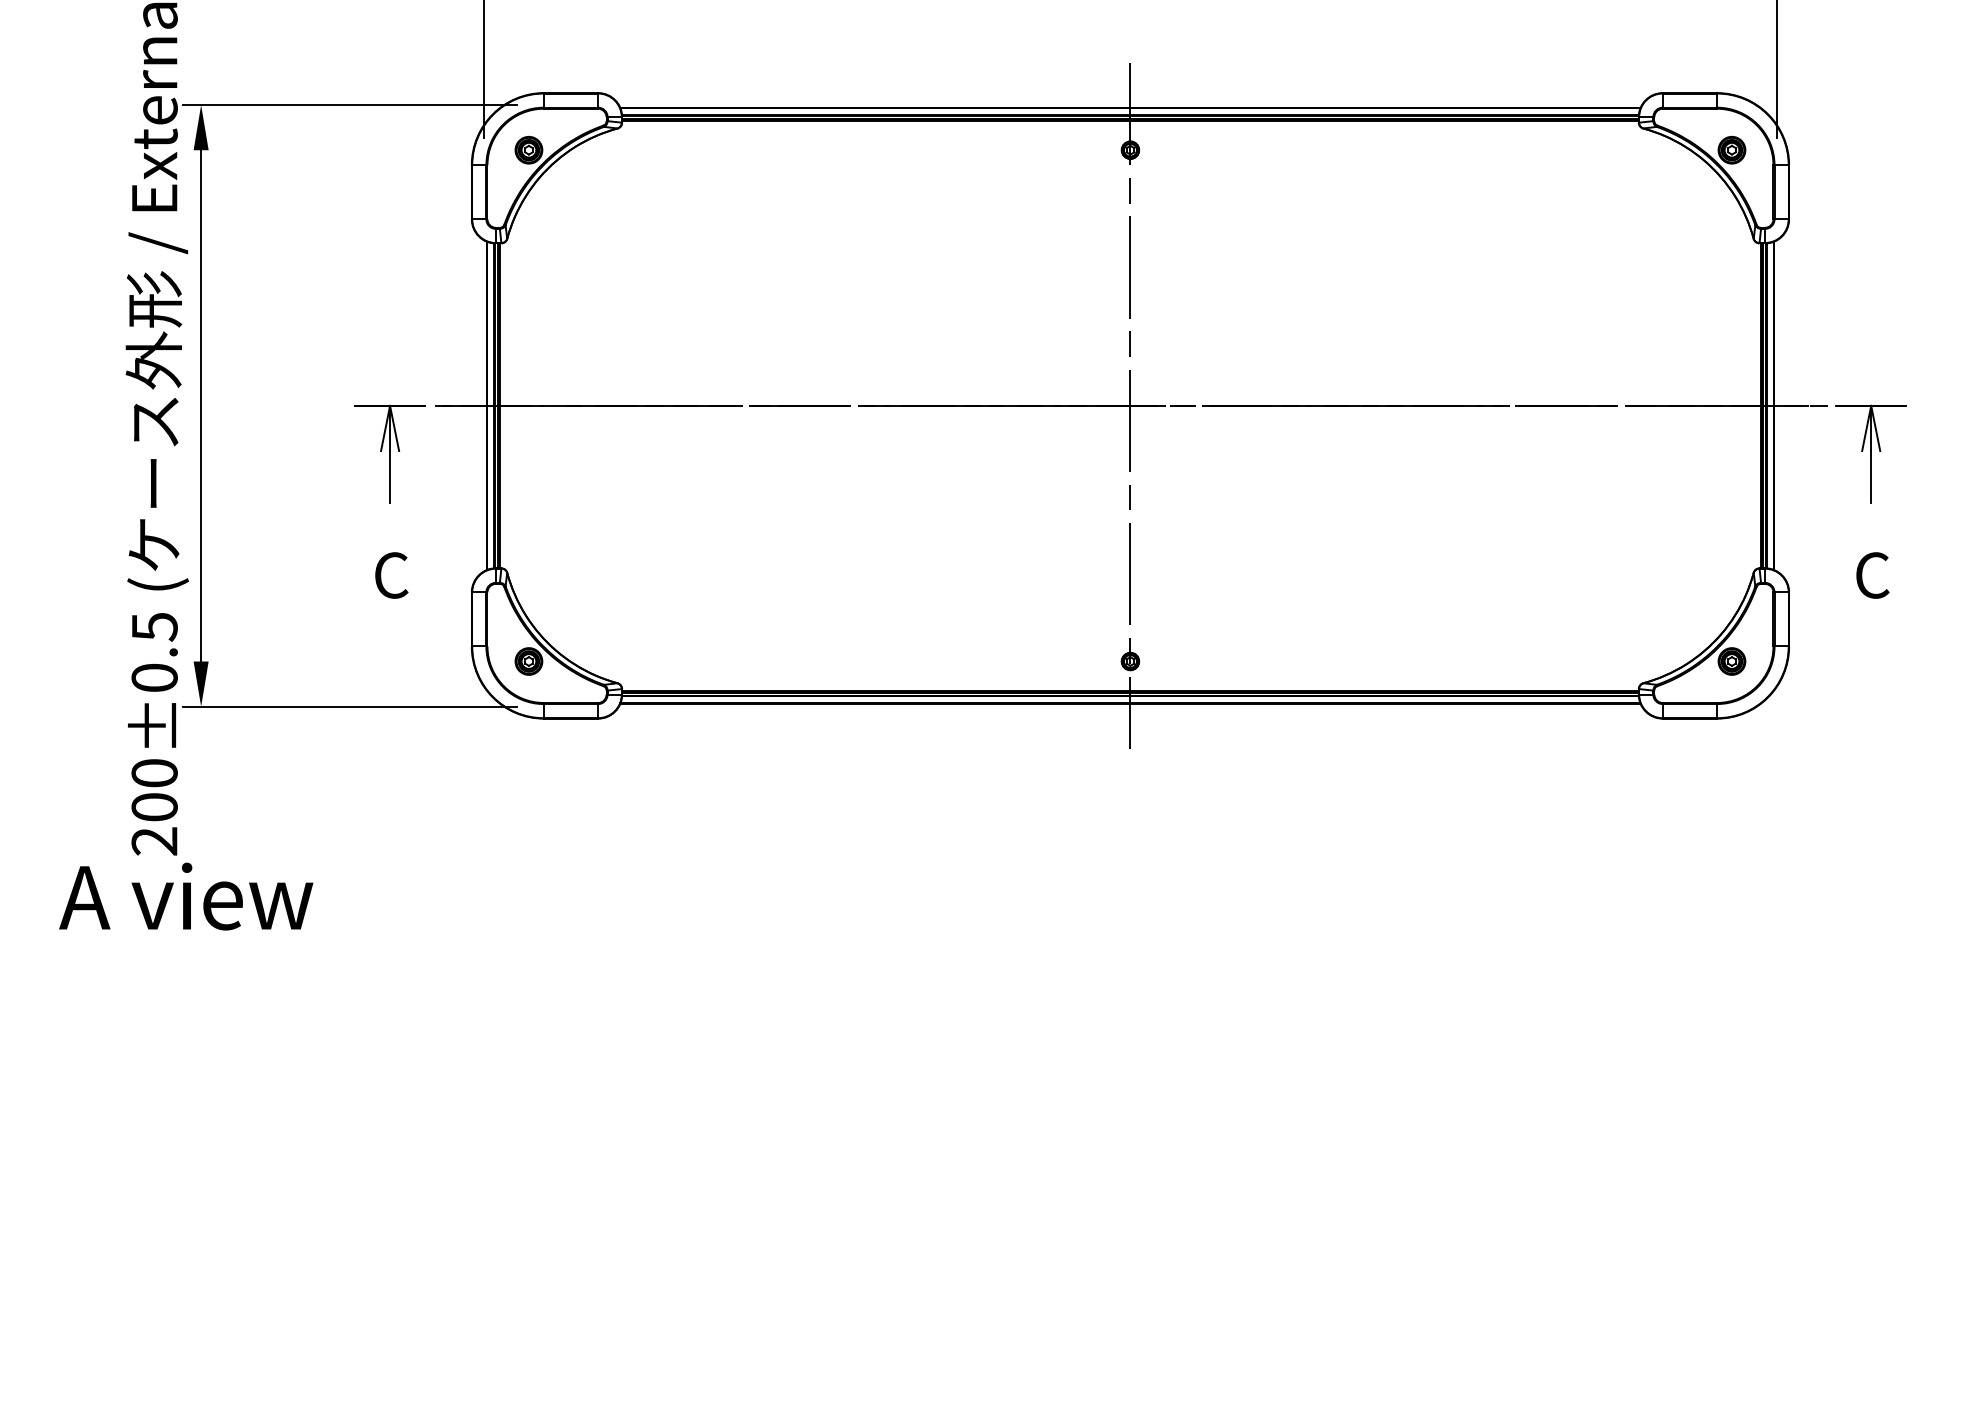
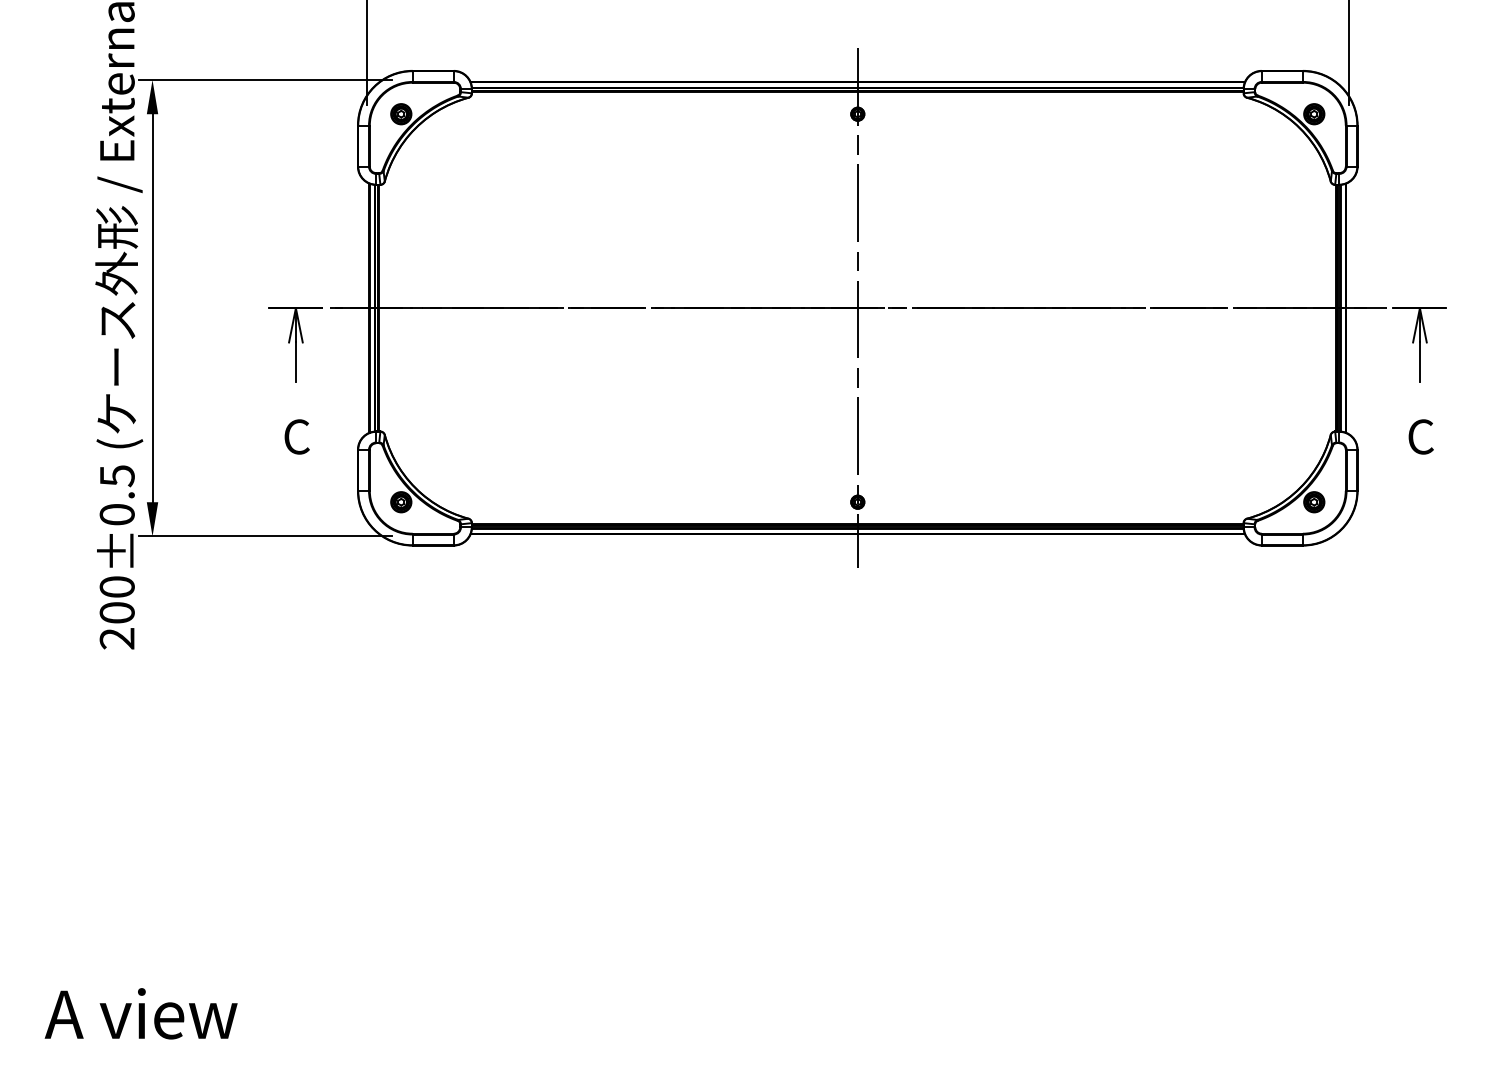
text: (186, 896) -> (141, 1013), moved

